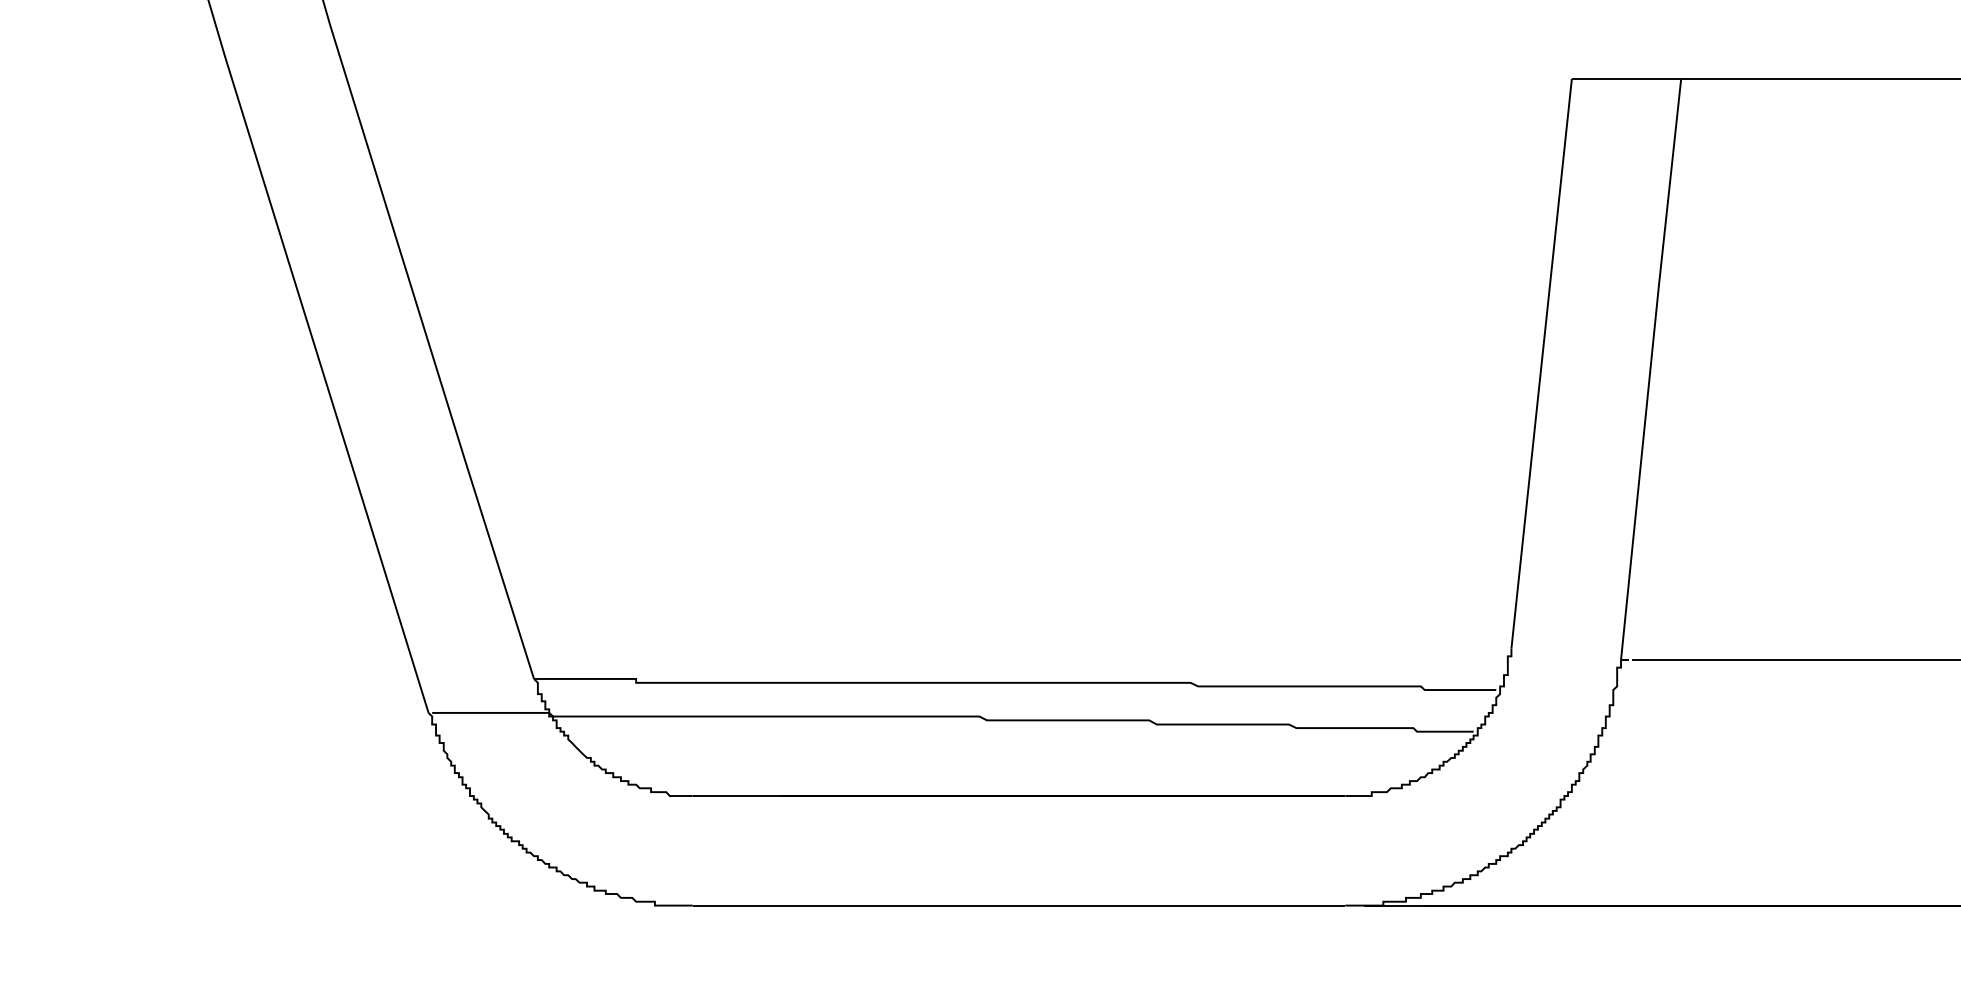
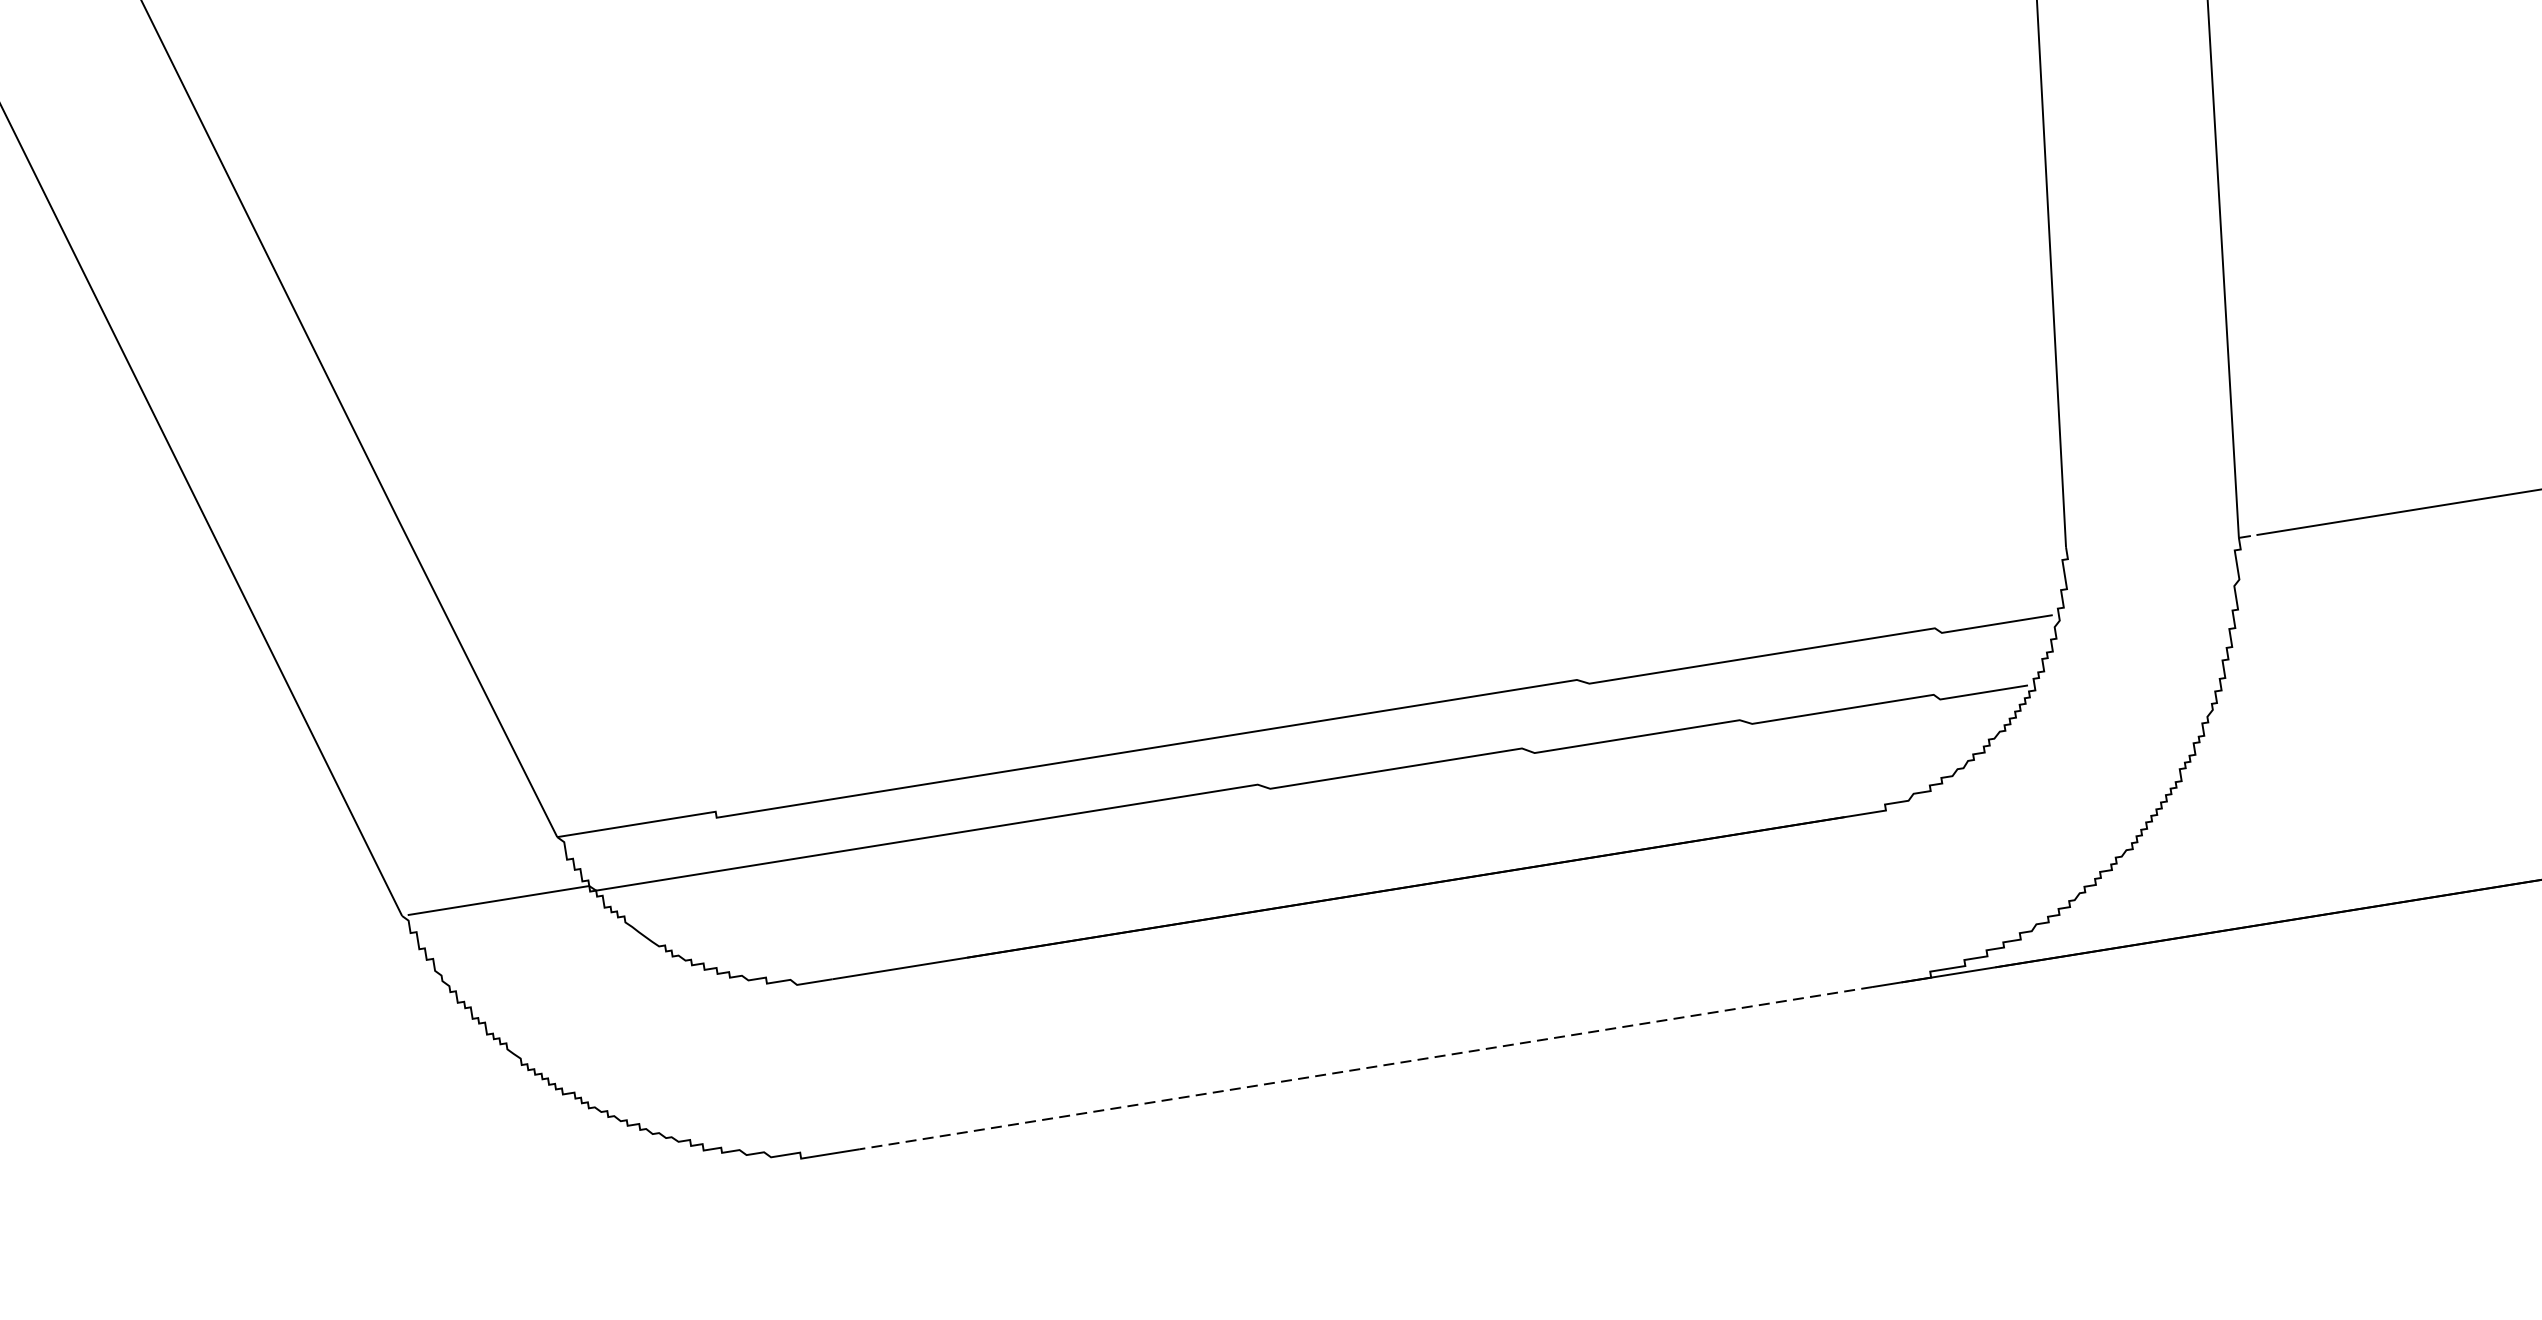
line: (1018, 905) -> (1365, 1068), solid -> dashed

